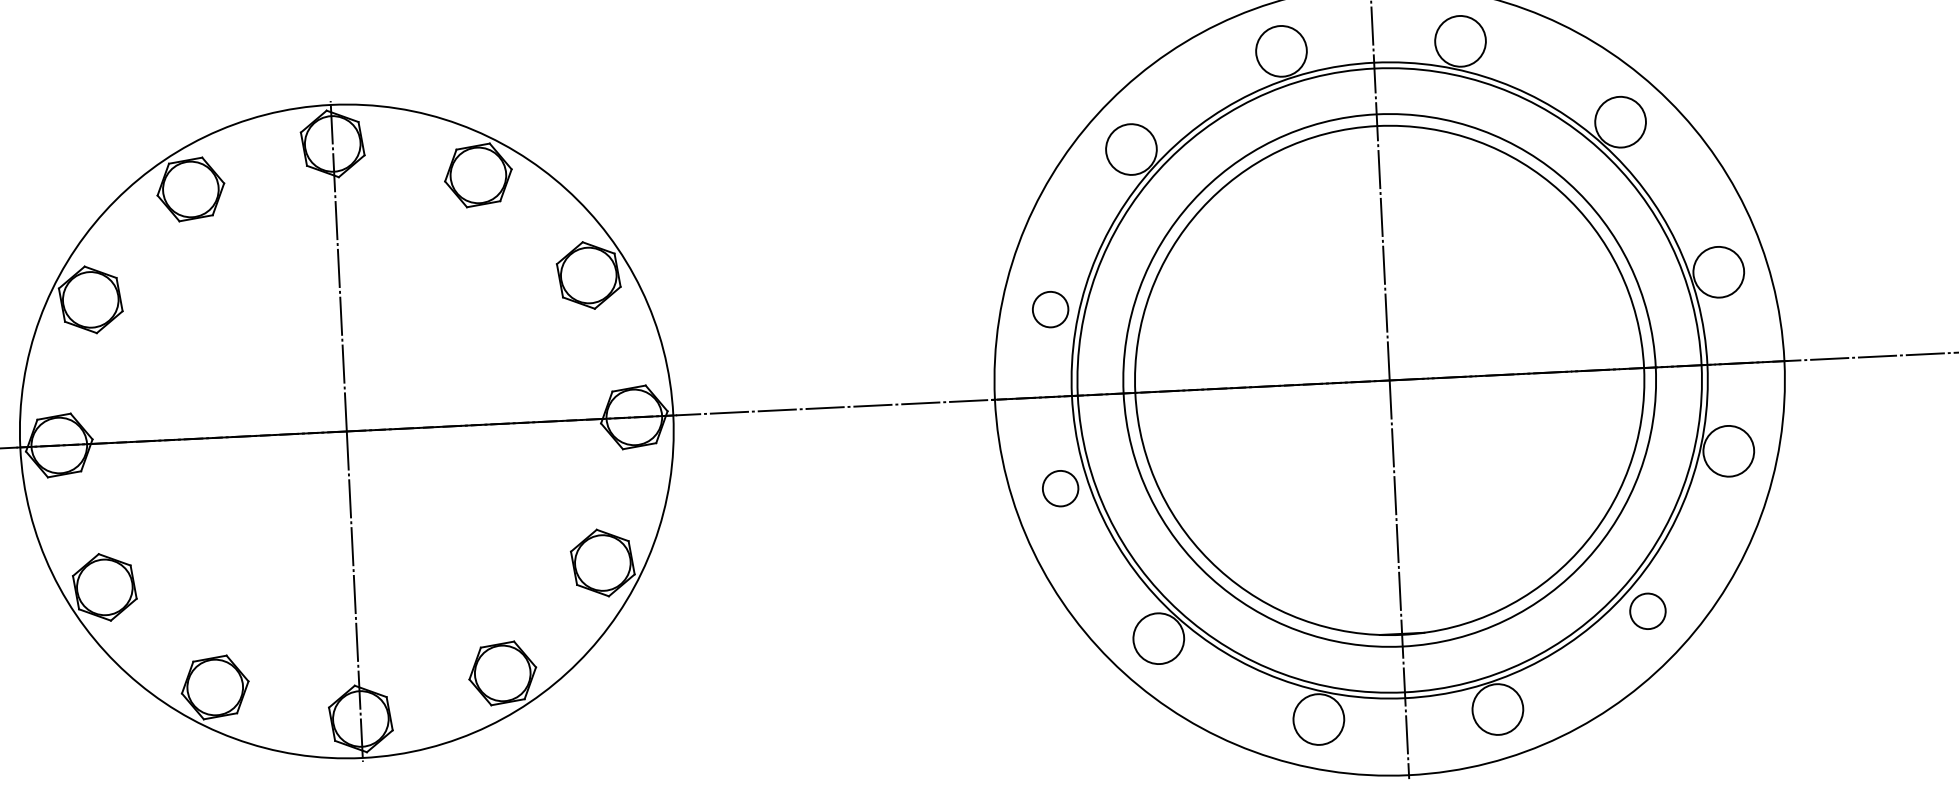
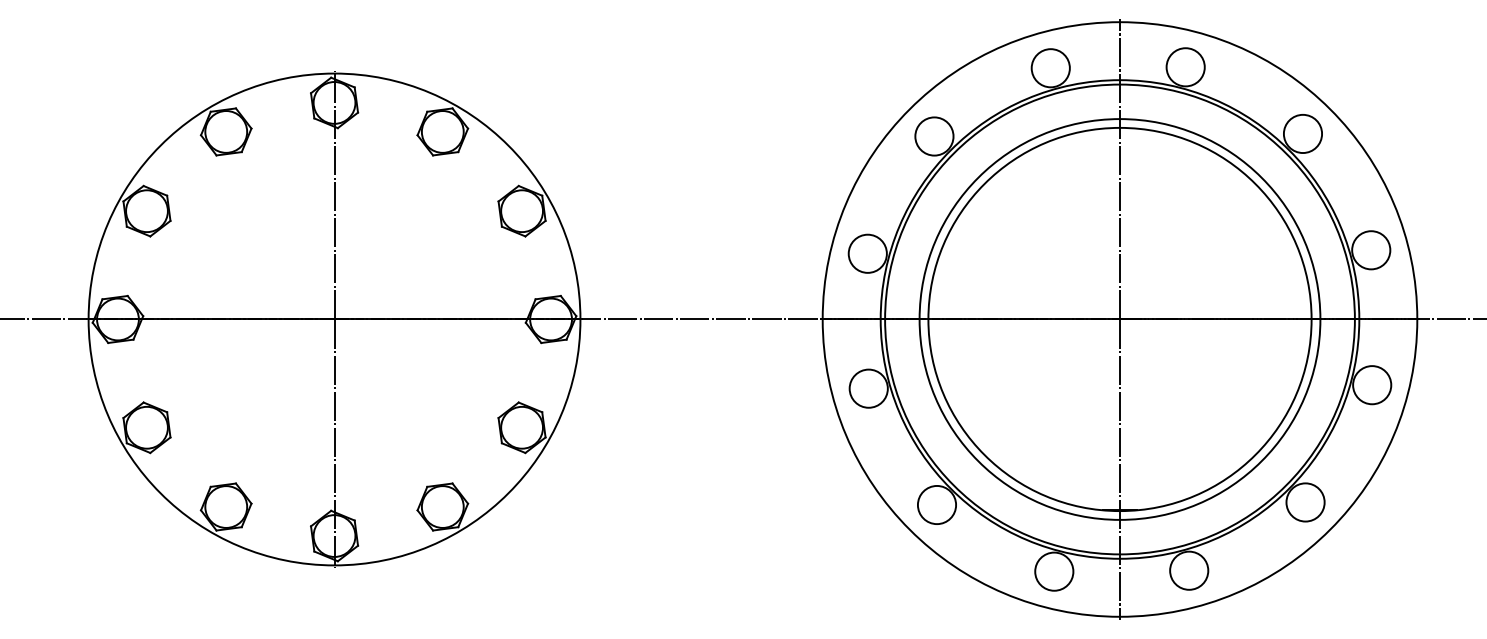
circle: (1050, 309) -> (867, 253), size x1.43
circle: (1060, 488) -> (868, 388), size x1.43
circle: (1647, 611) -> (1305, 502), size x1.43

